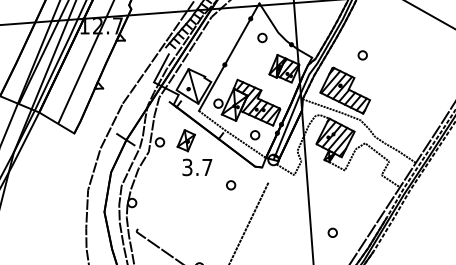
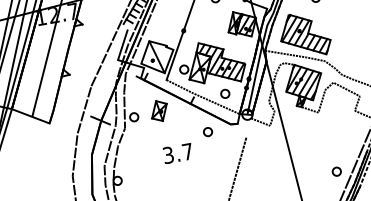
text: (197, 167) -> (178, 153), moved
part: (231, 185) -> (208, 132), moved
part: (332, 232) -> (336, 171), moved

